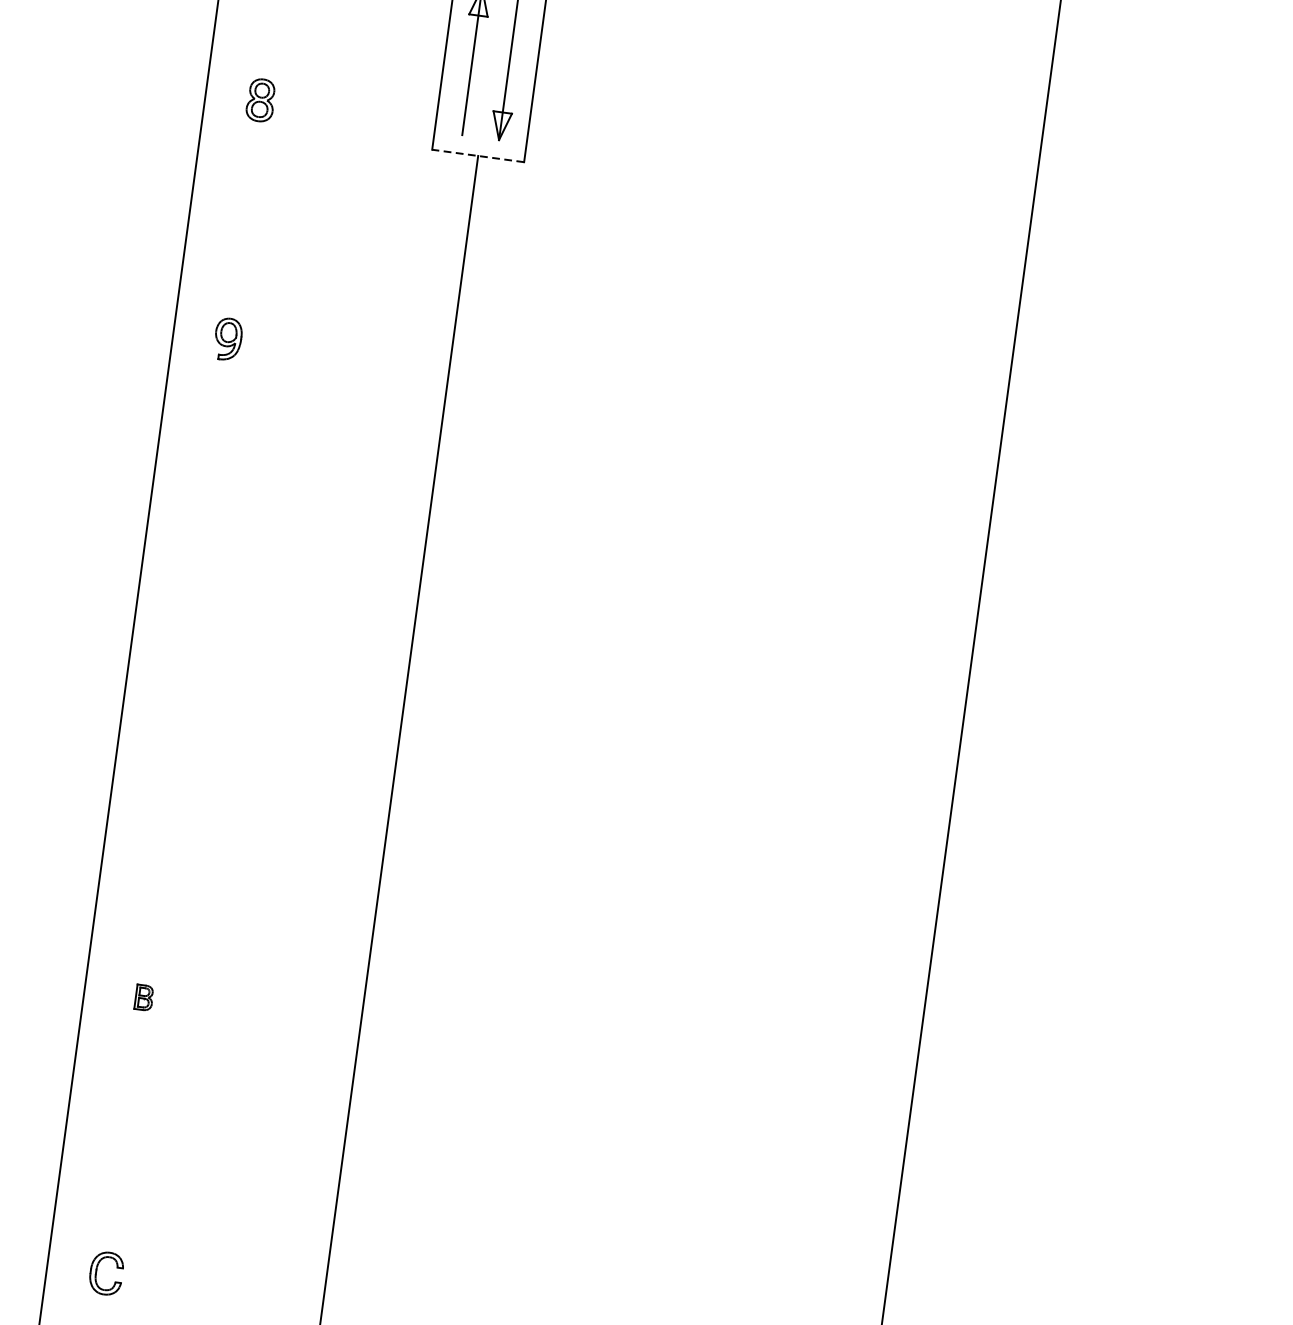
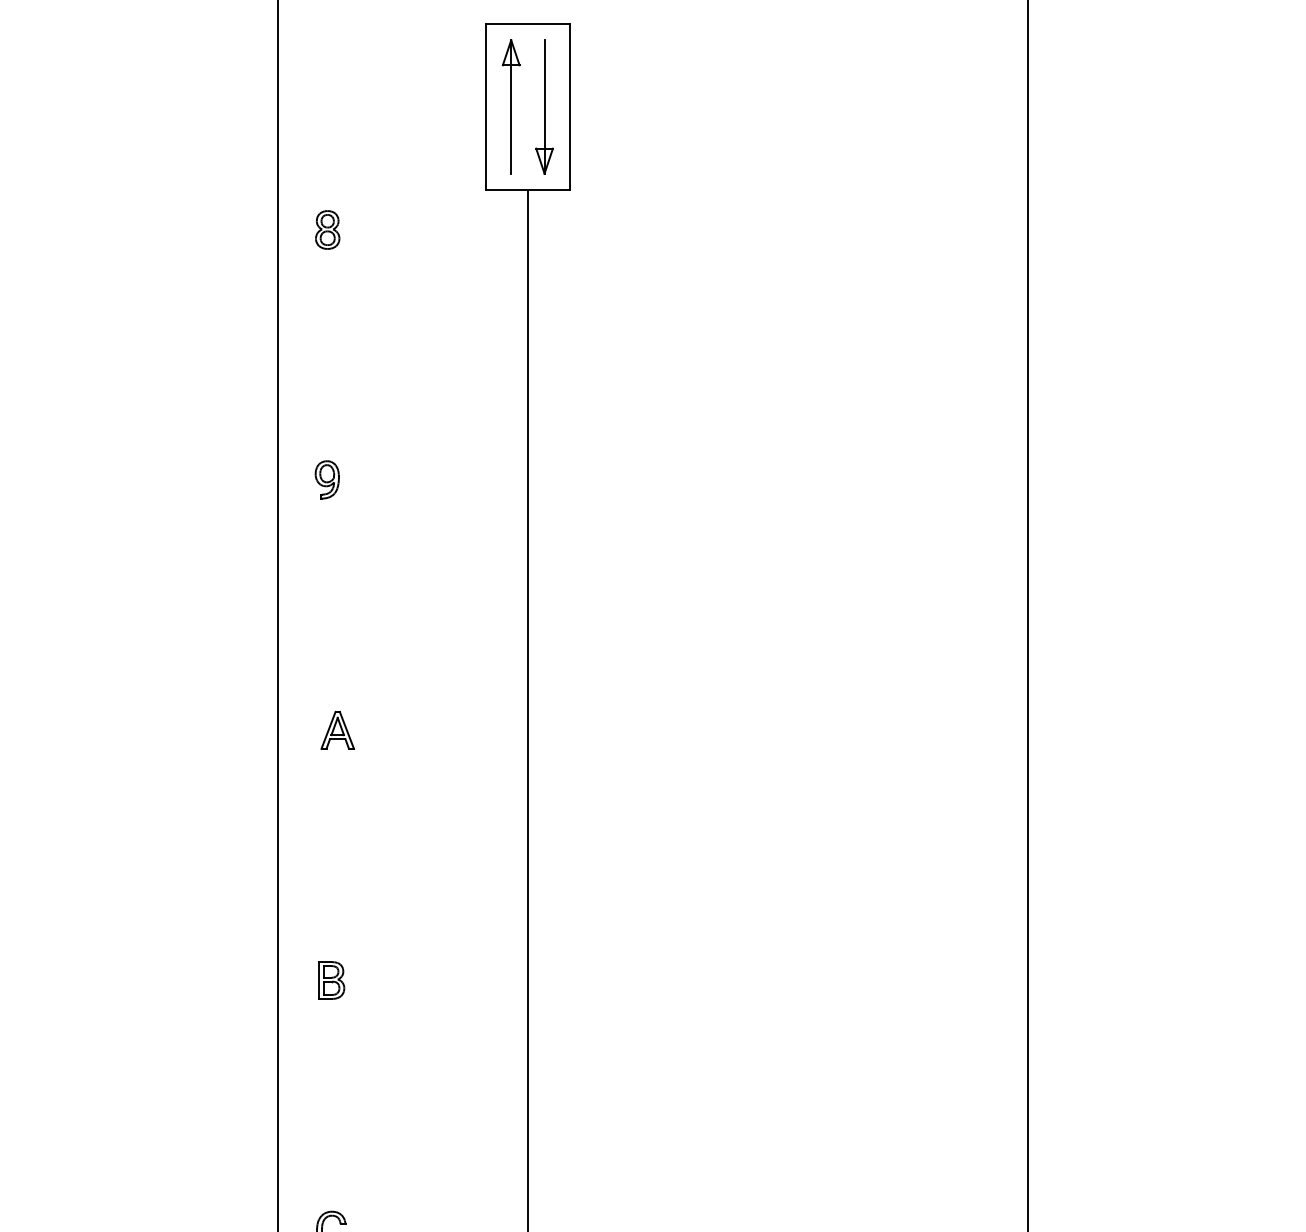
part: (260, 99) -> (327, 229), moved
line: (477, 156) -> (527, 190), dashed -> solid
part: (227, 338) -> (326, 479), moved
part: (187, 721) -> (337, 729), added
part: (143, 997) -> (331, 980), size x1.67

